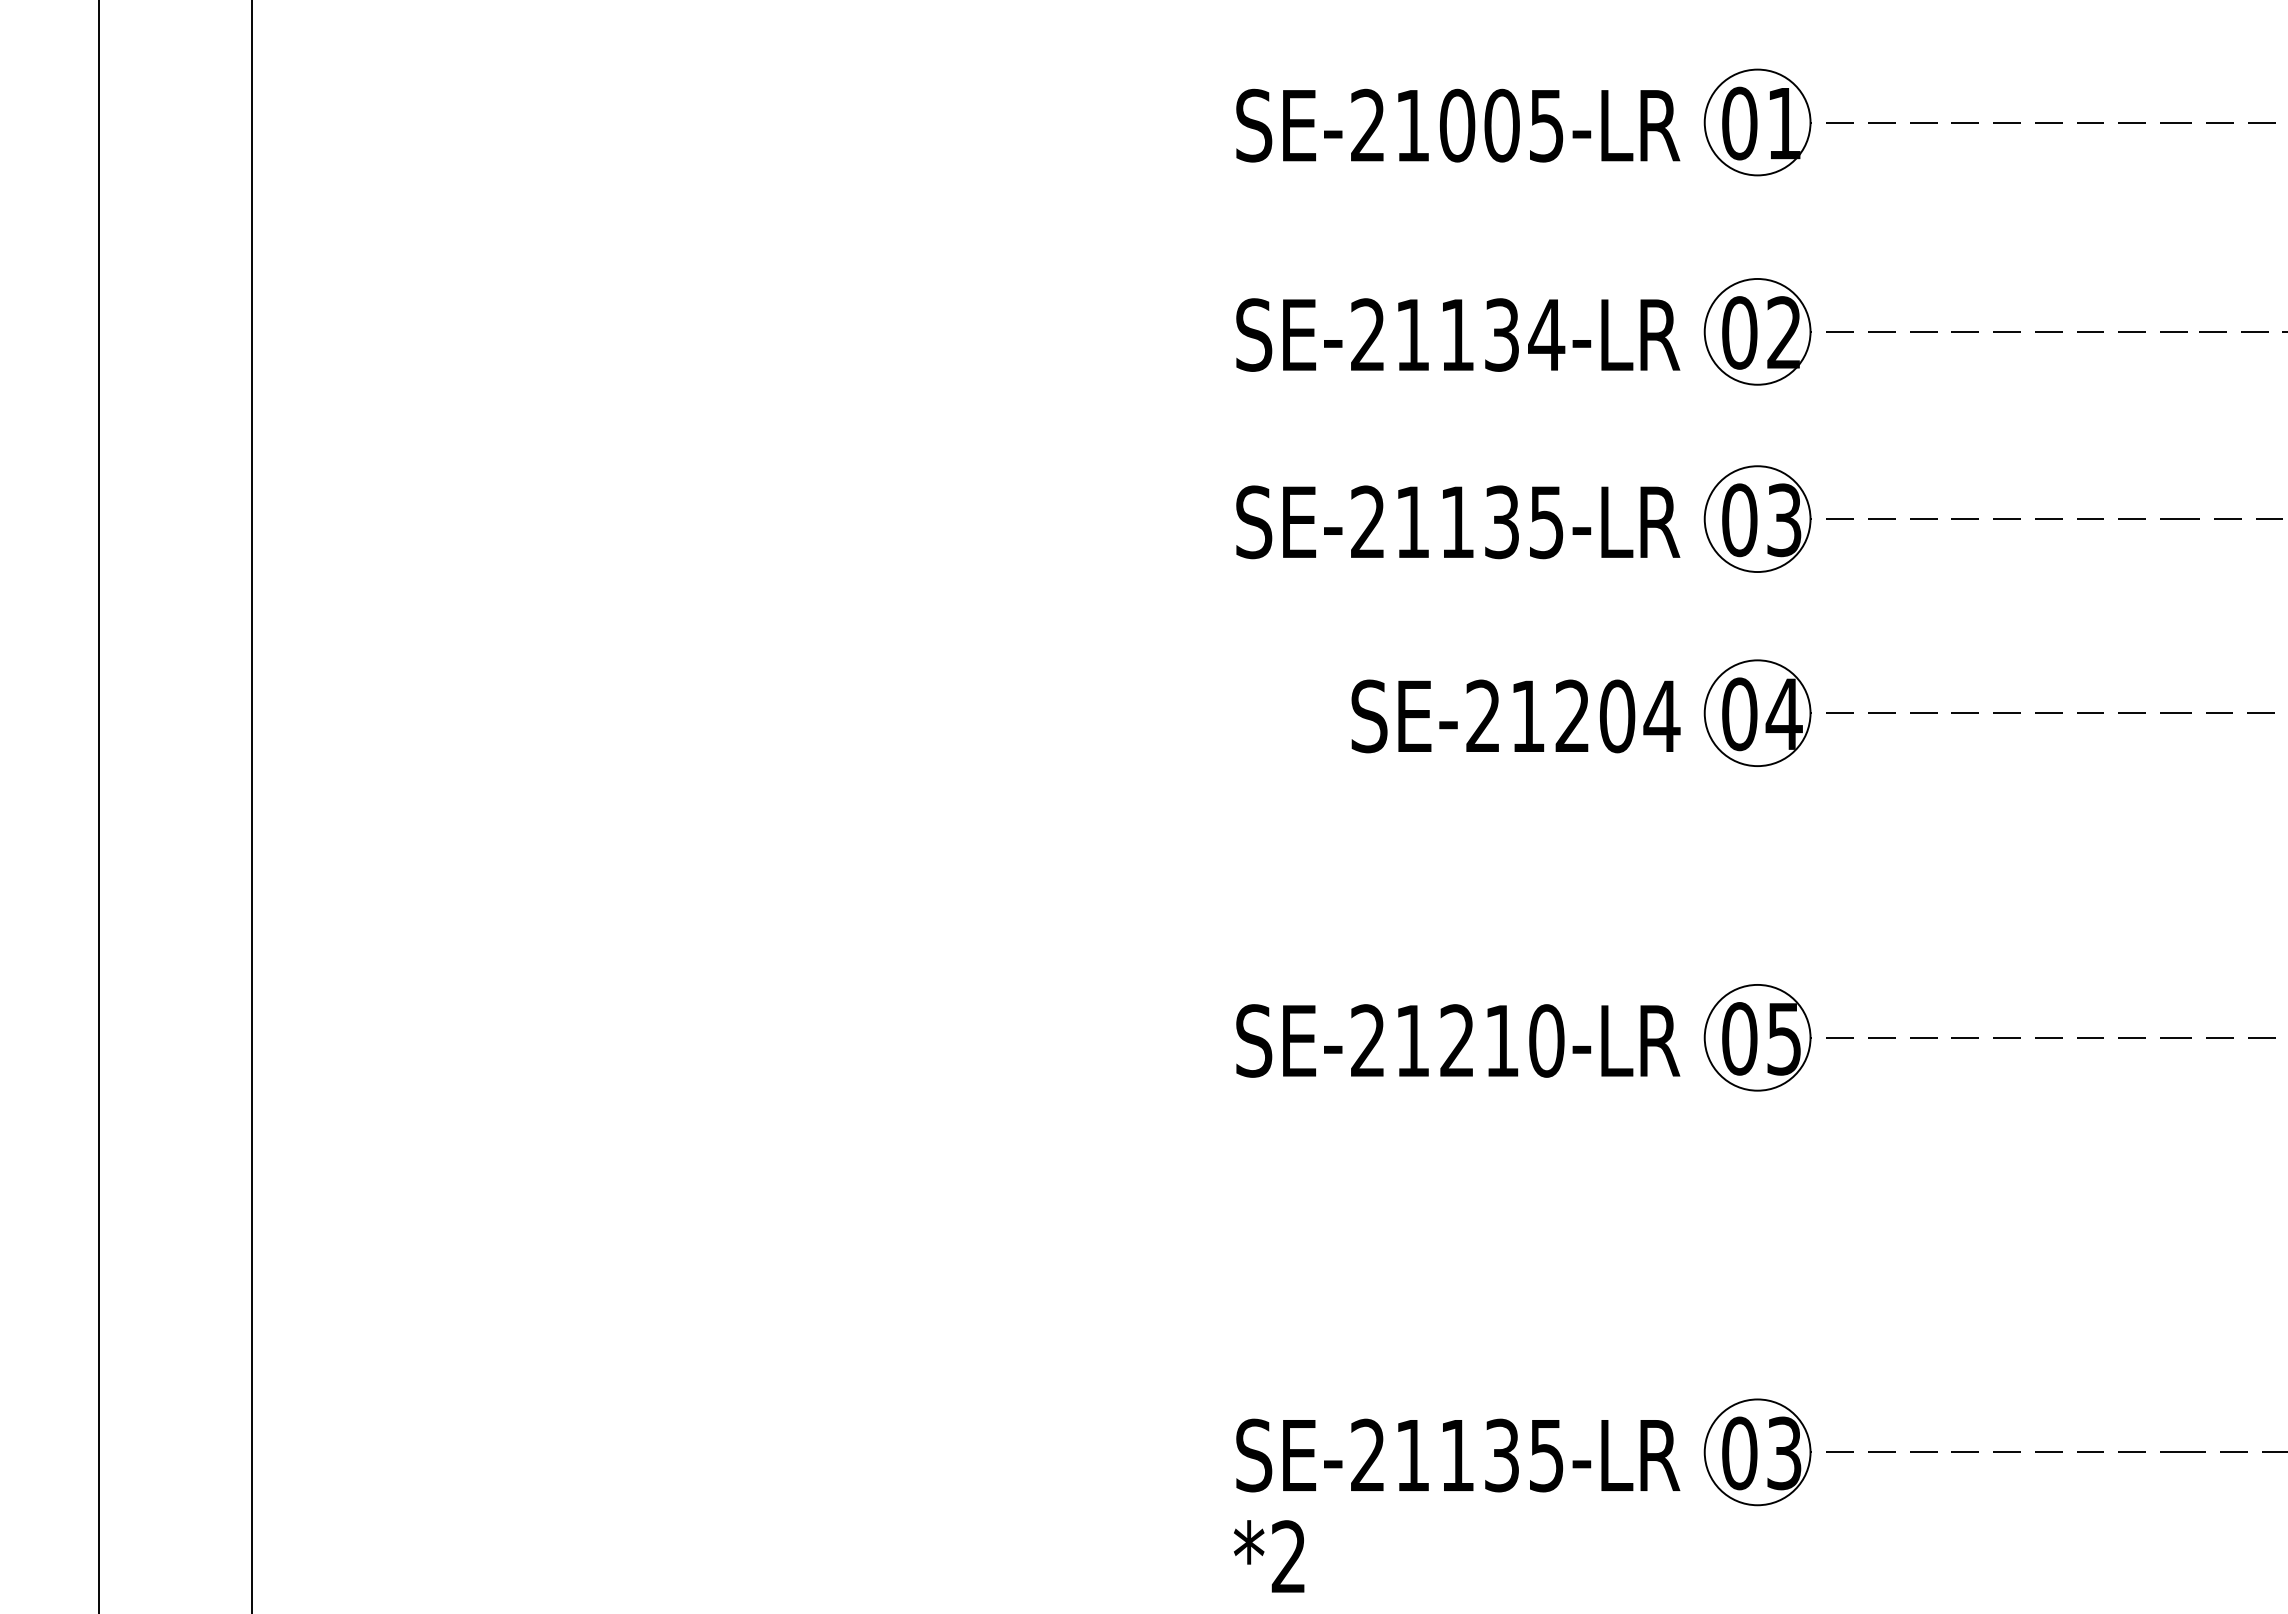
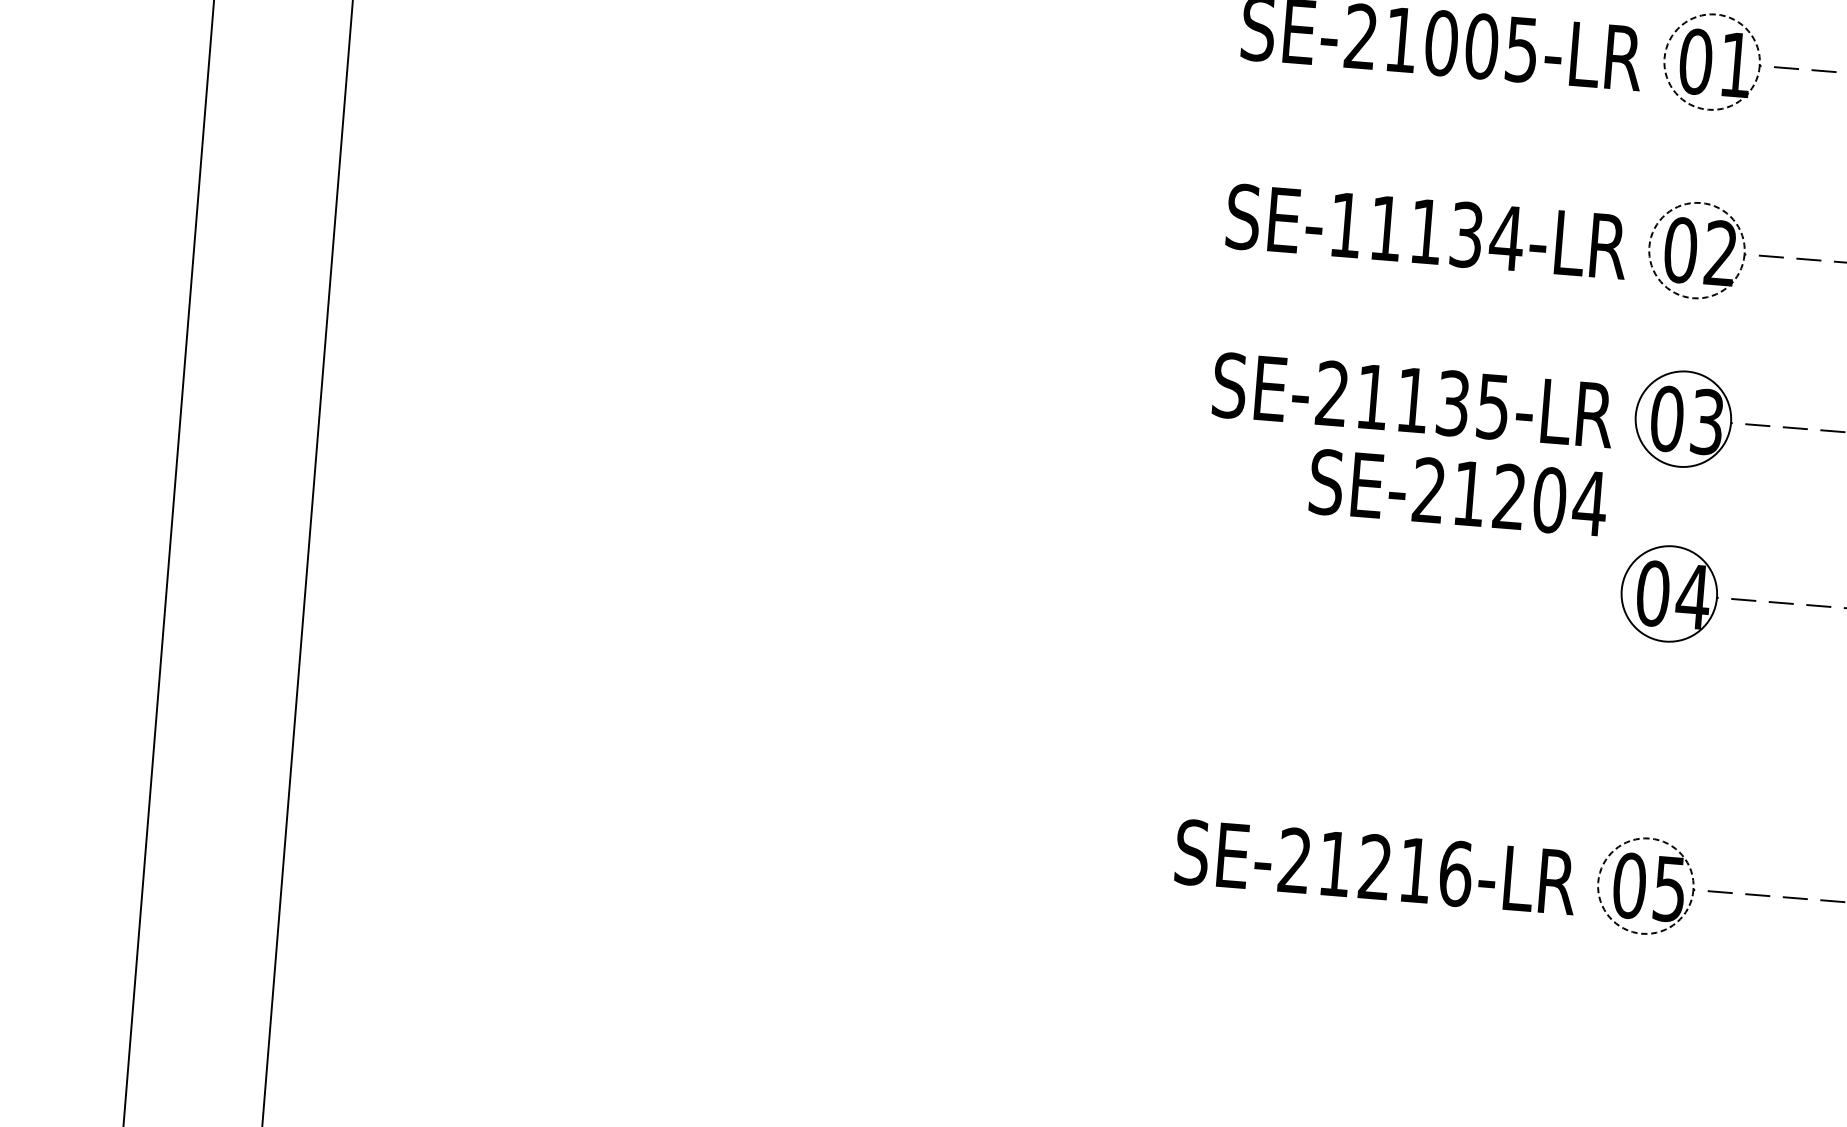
circle: (1757, 122) -> (1712, 62), solid -> dashed
circle: (1757, 331) -> (1696, 250), solid -> dashed
text: (1367, 334) -> (1345, 224), SE-21134-LR -> SE-11134-LR
text: (1515, 716) -> (1458, 492), moved
circle: (1757, 1037) -> (1645, 885), solid -> dashed
text: (1546, 1040) -> (1455, 873), SE-21210-LR -> SE-21216-LR

